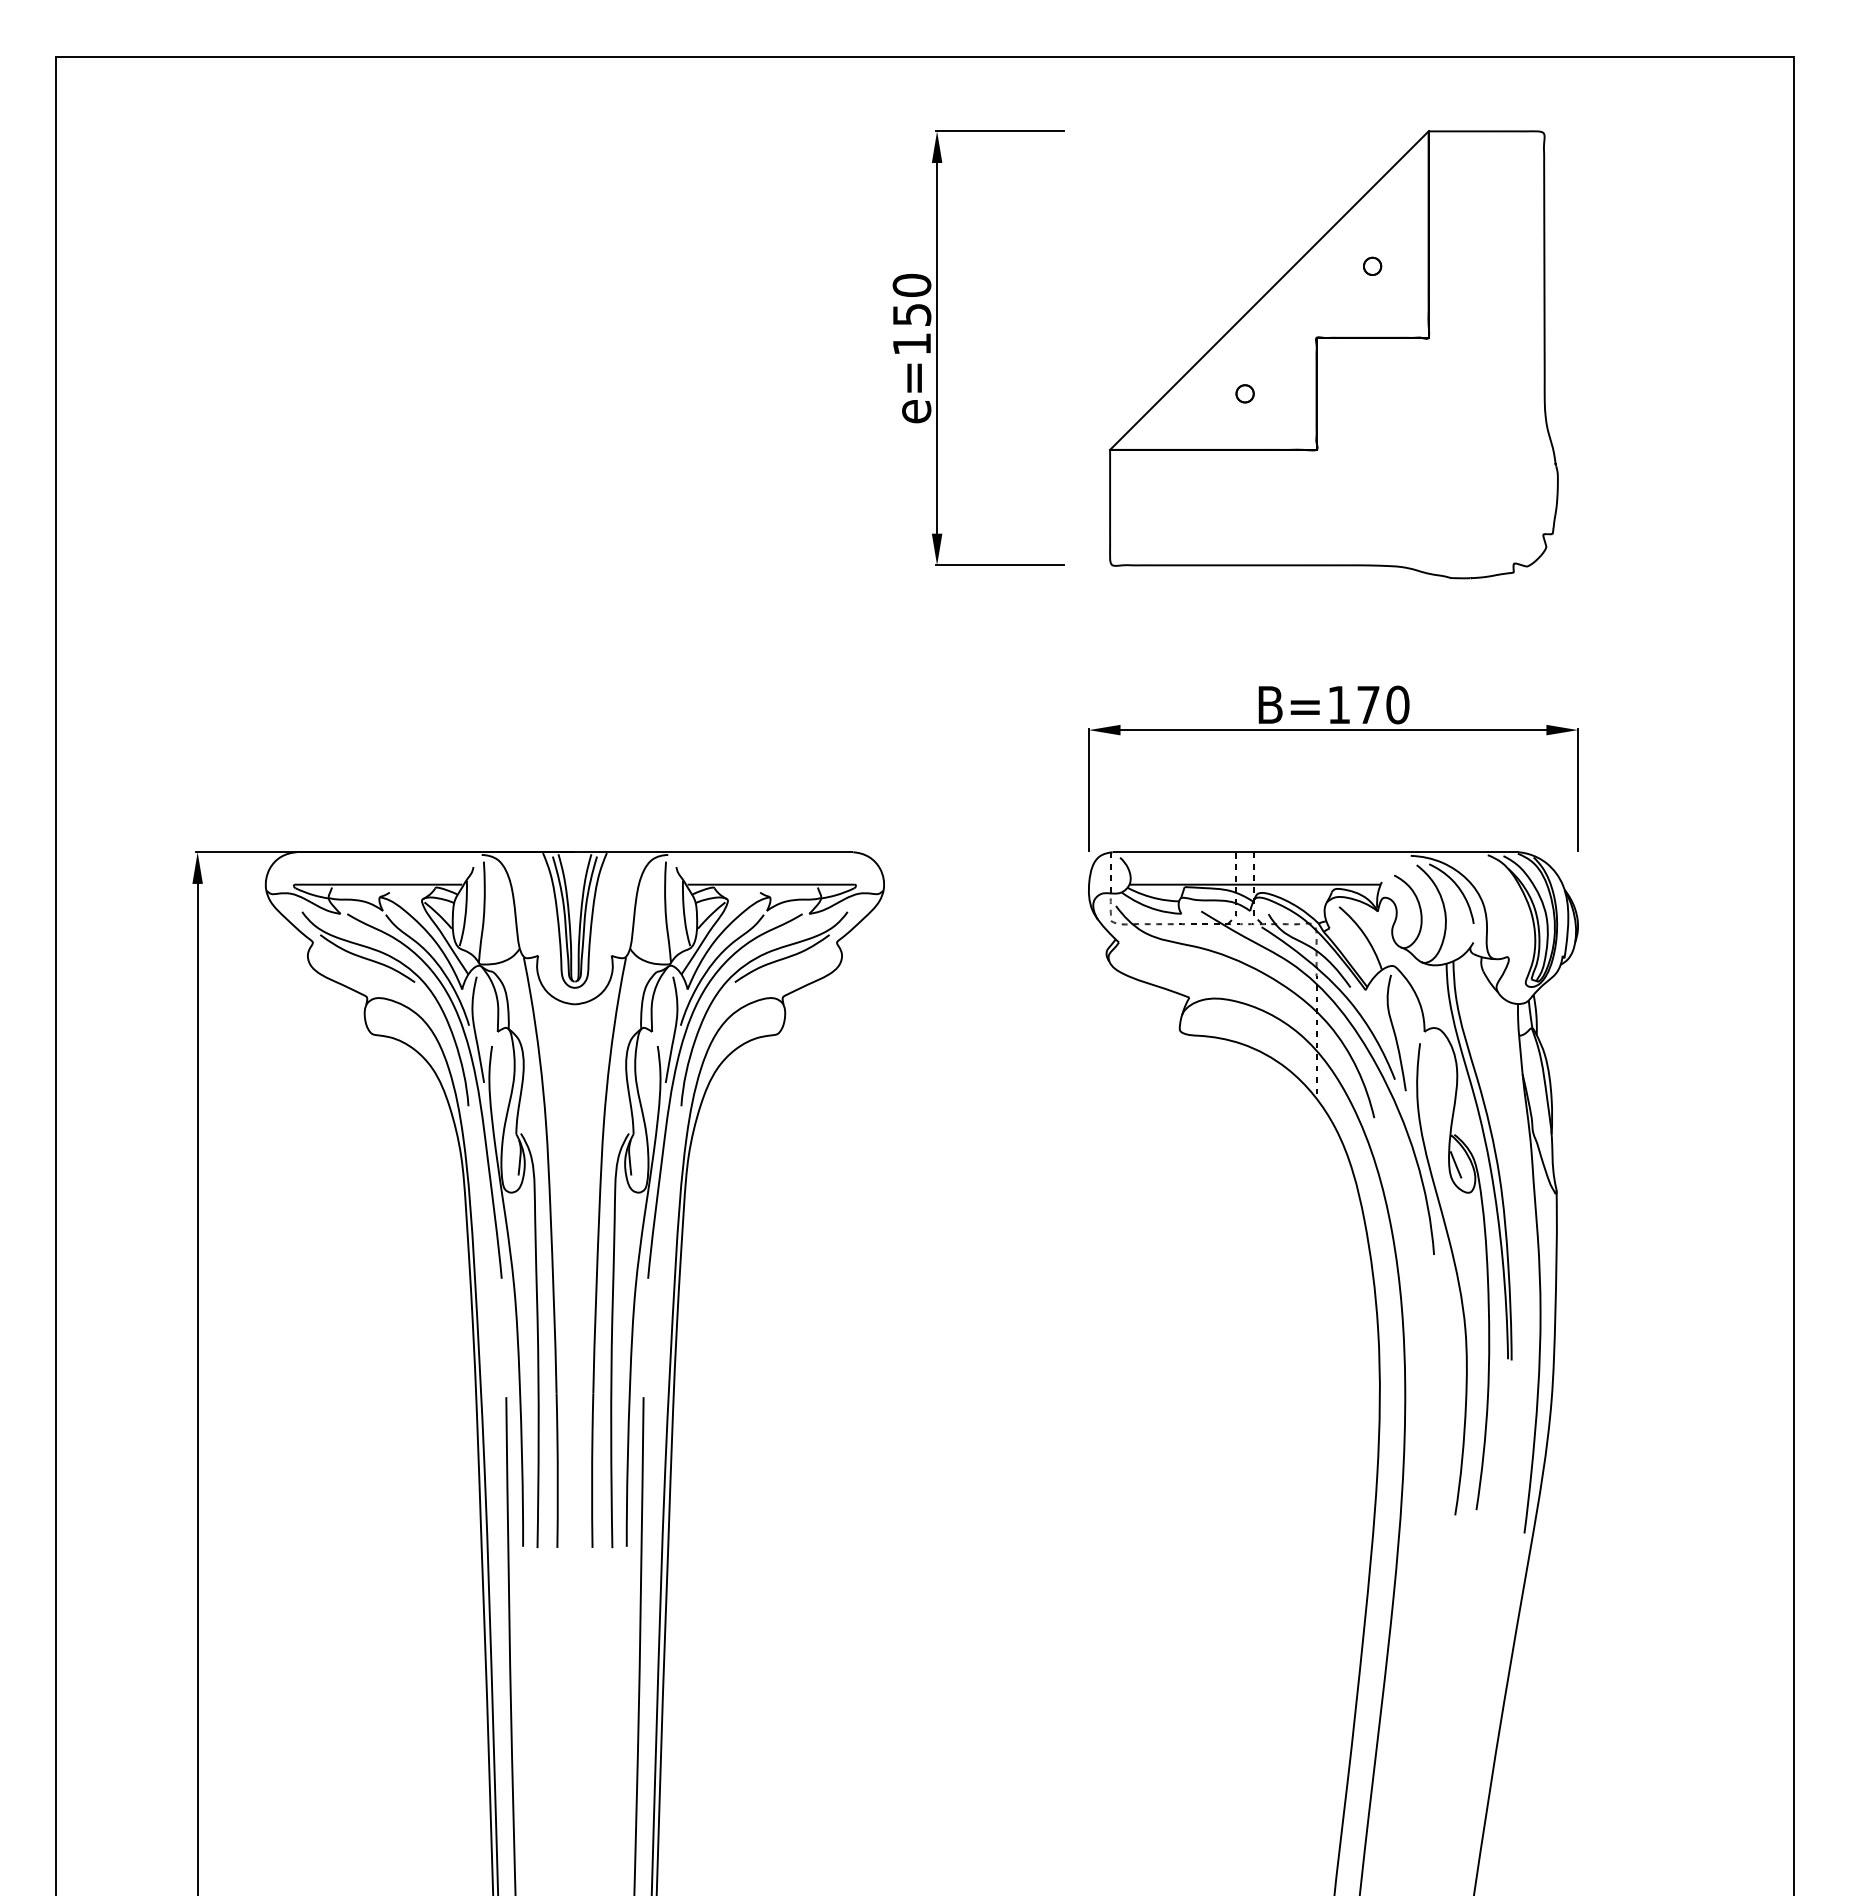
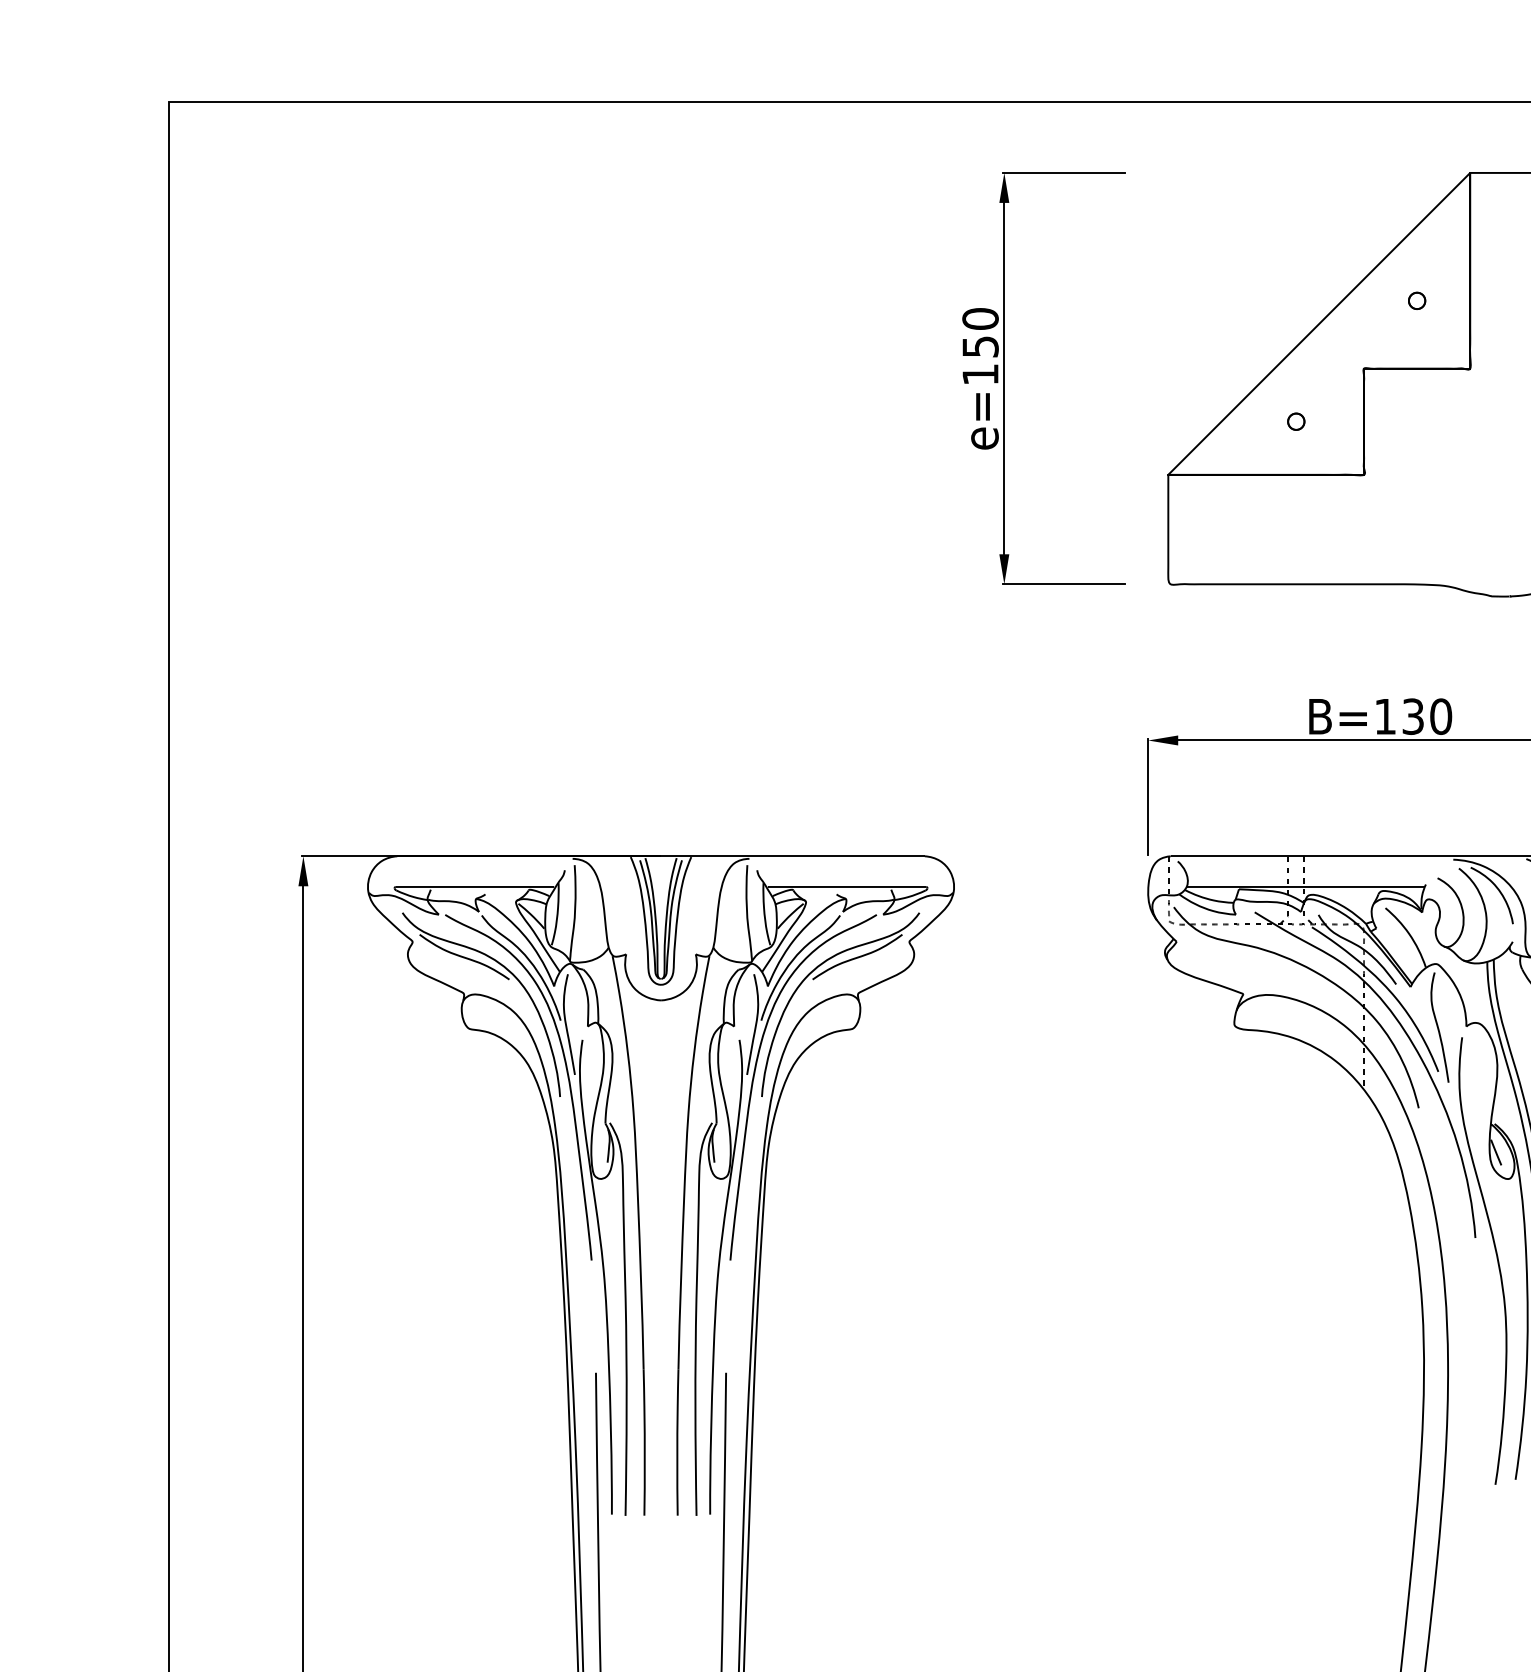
text: (1368, 704) -> (1413, 716), B=170 -> B=130

